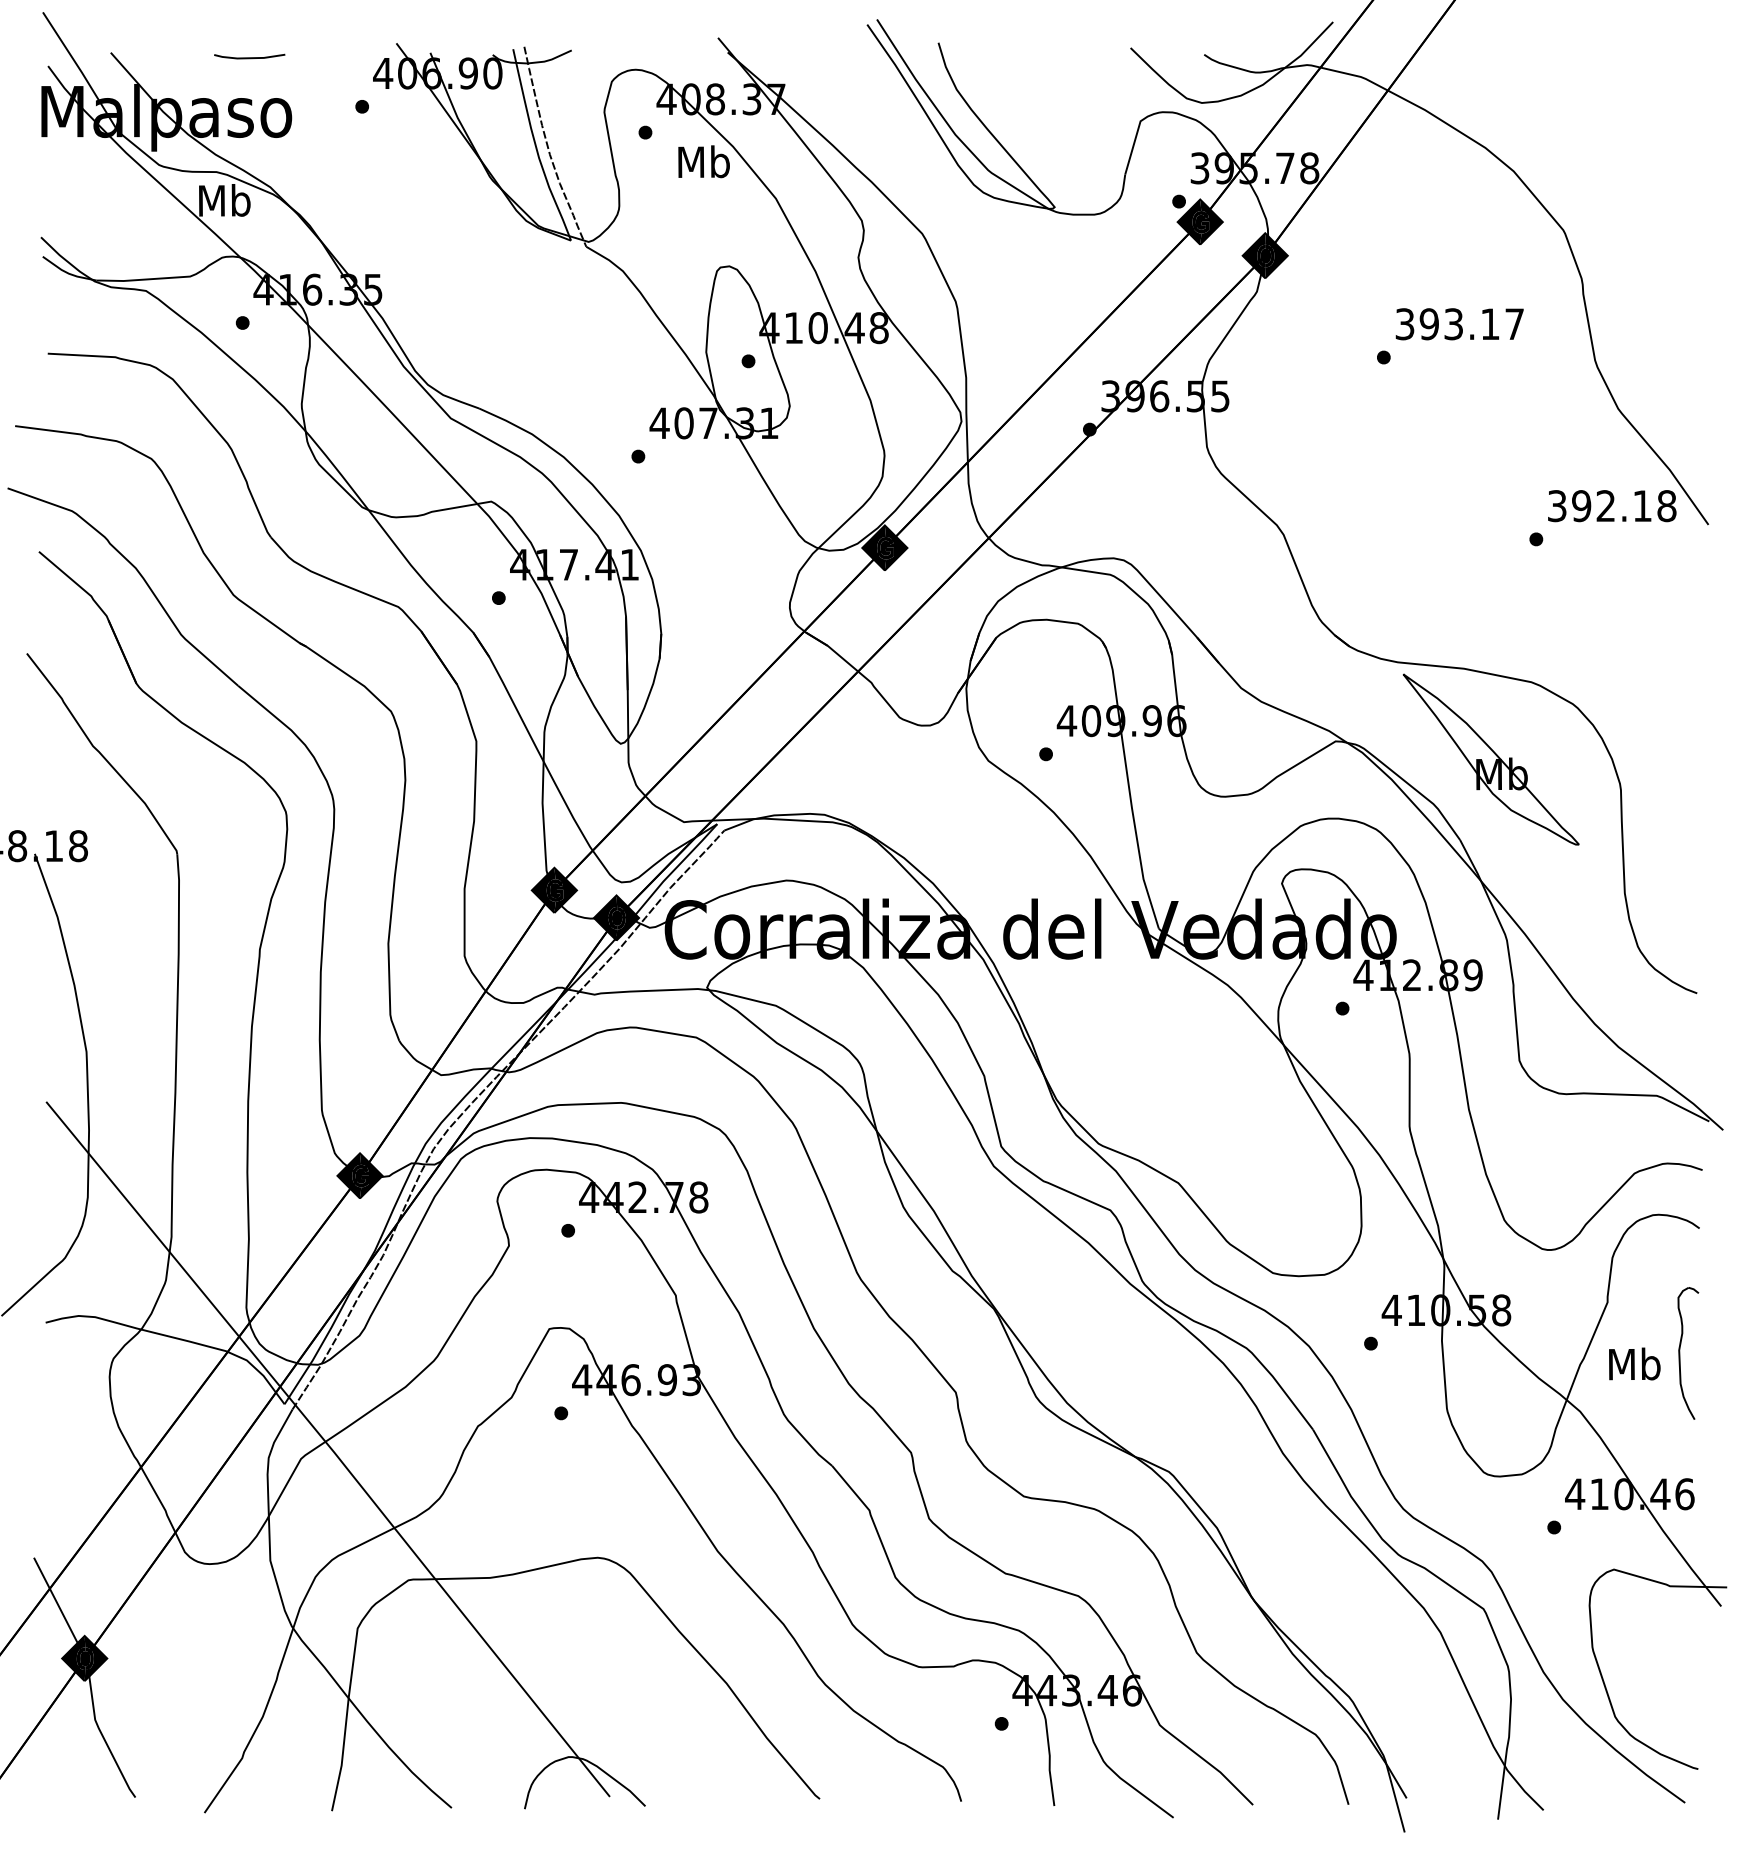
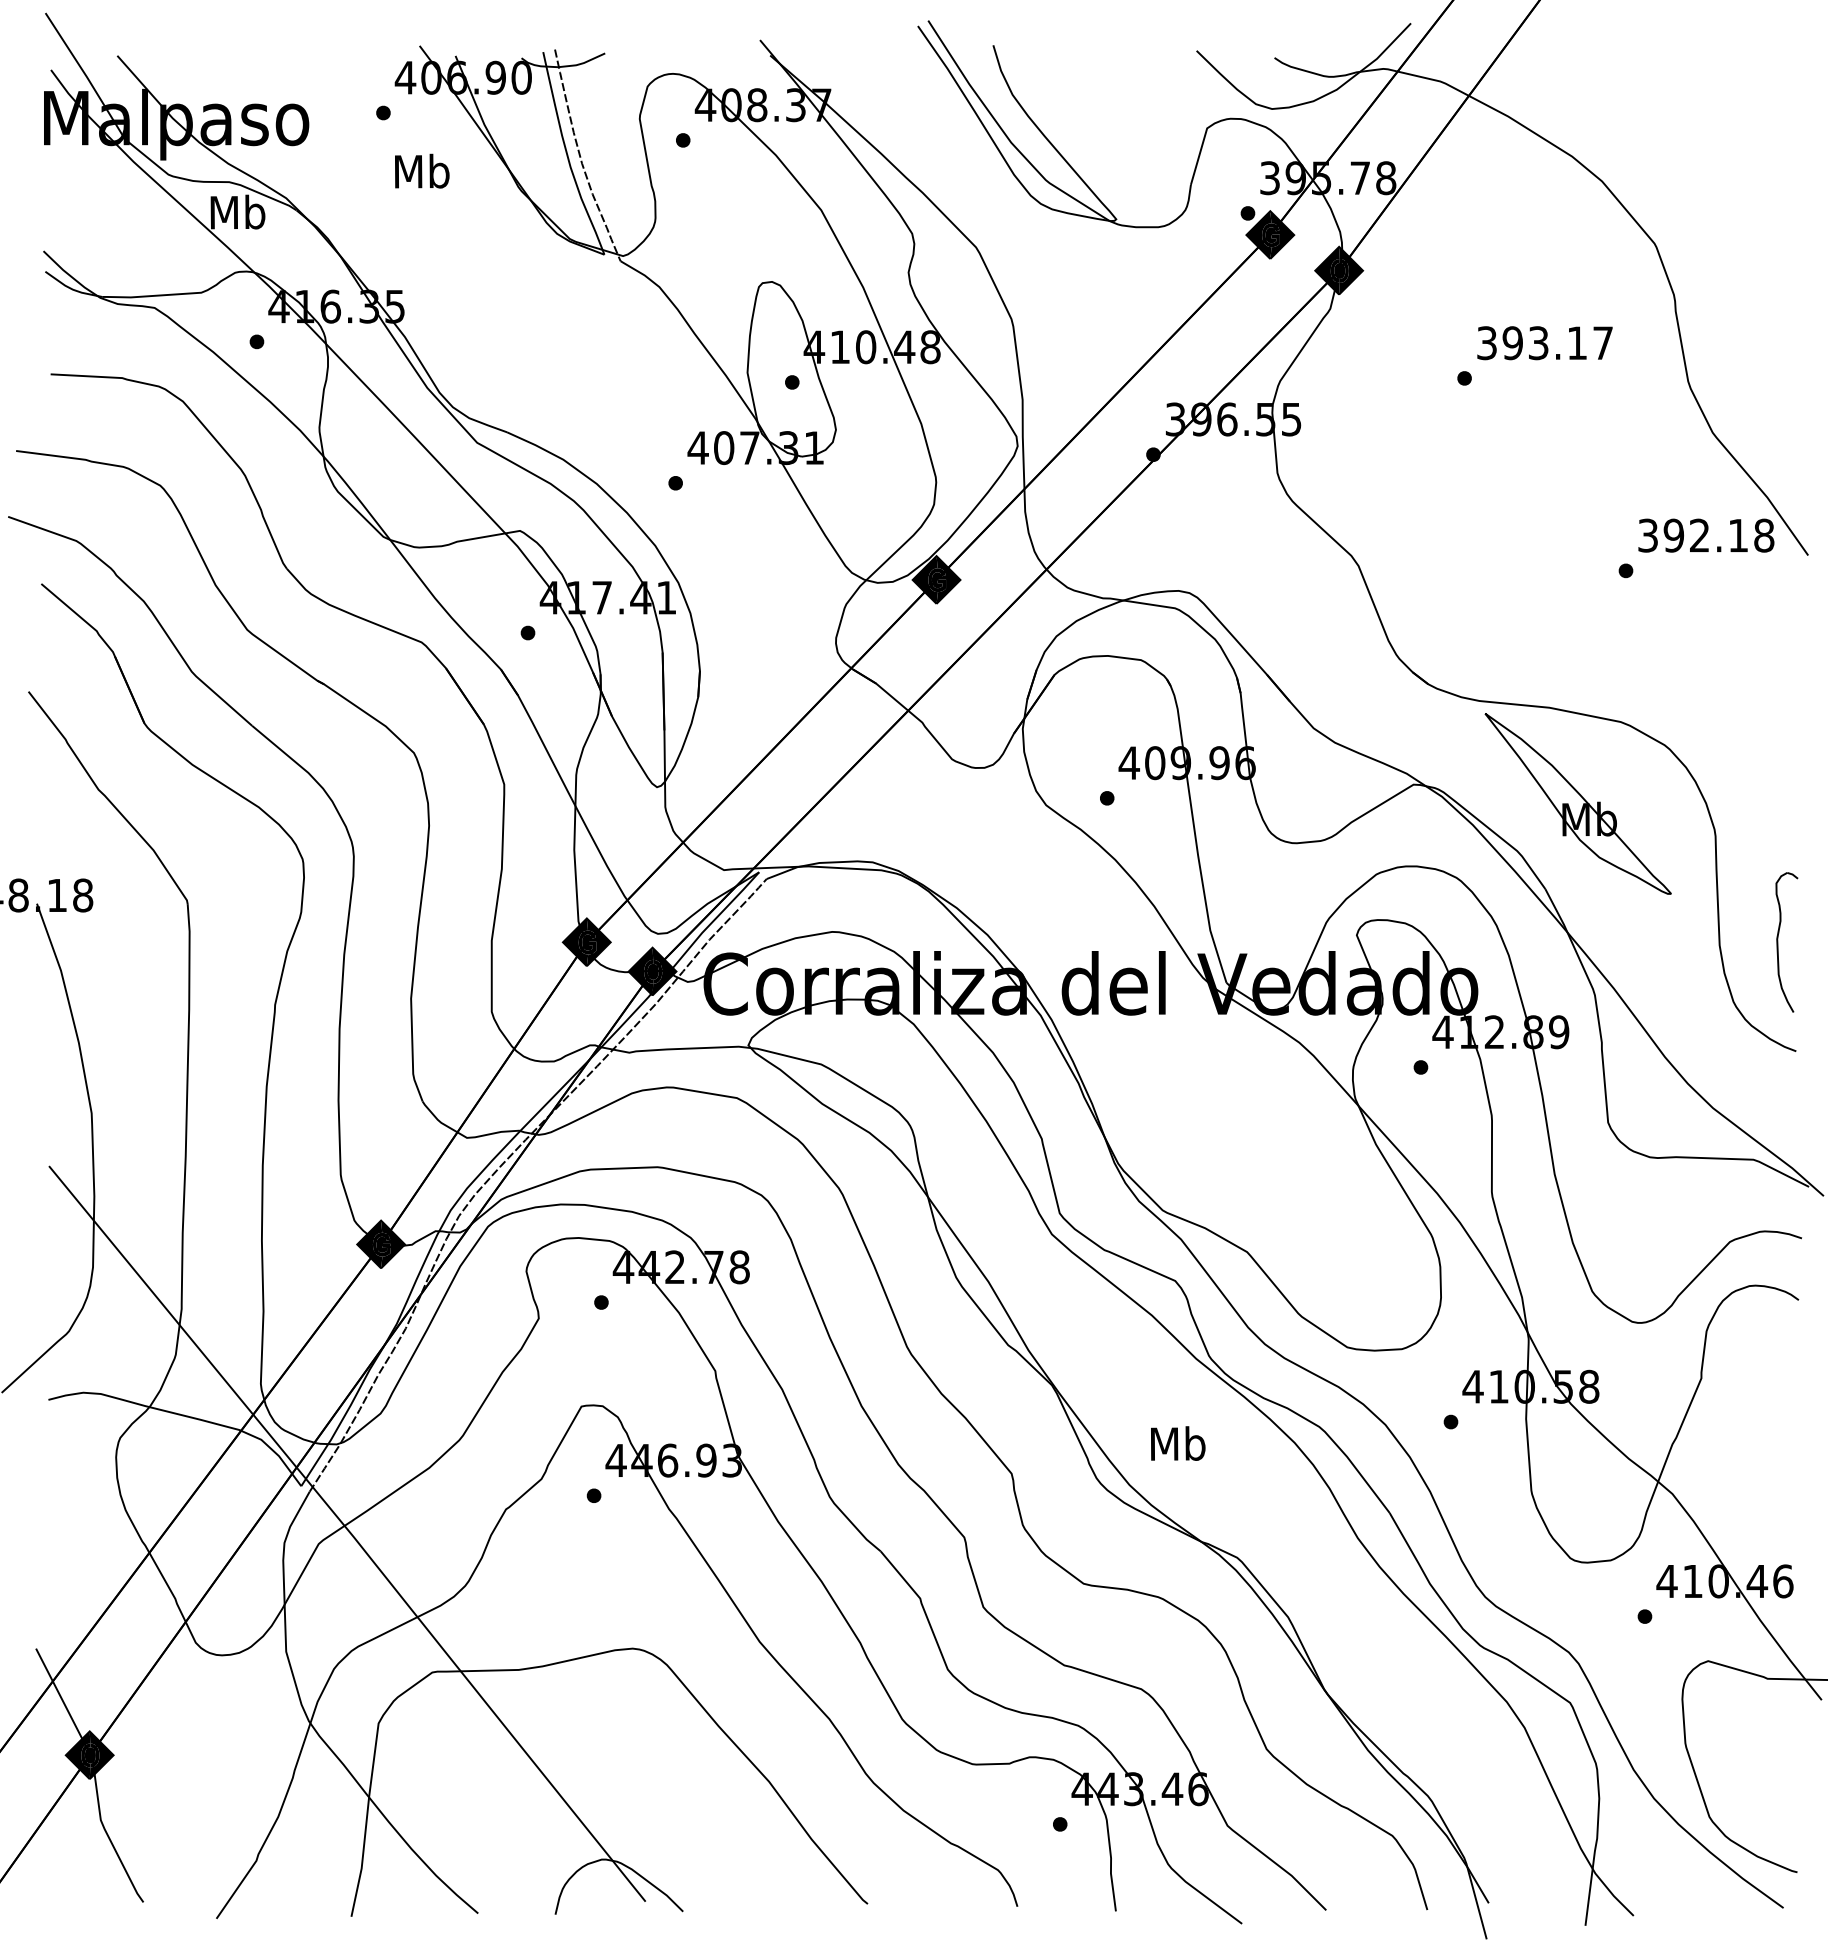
line: (248, 57) -> (263, 60), removed
text: (704, 161) -> (422, 170), moved
part: (1680, 1353) -> (1778, 942), moved
text: (1635, 1363) -> (1178, 1443), moved

